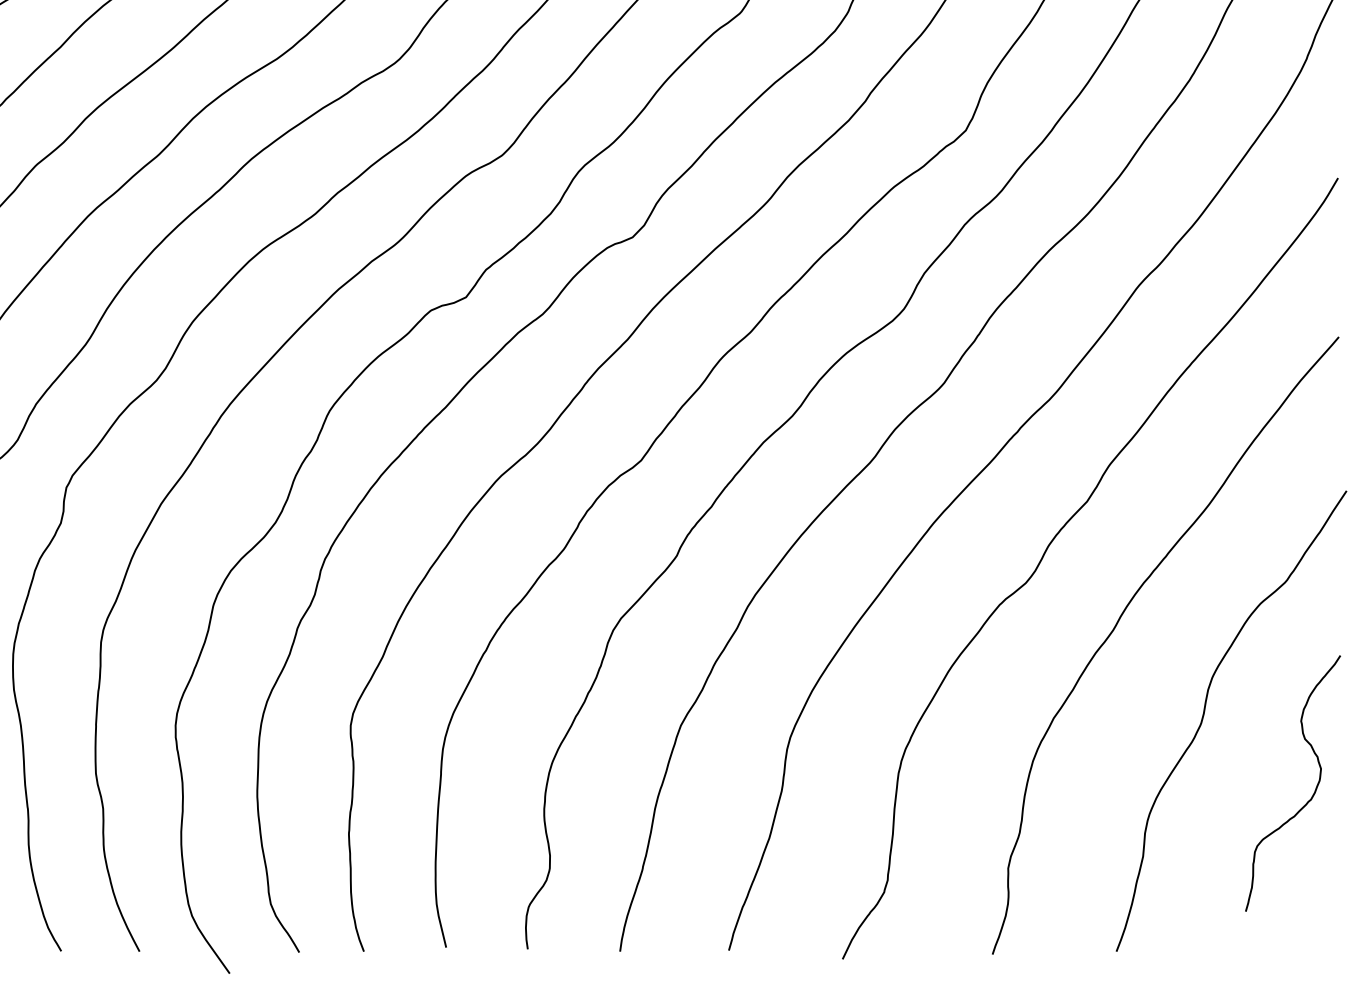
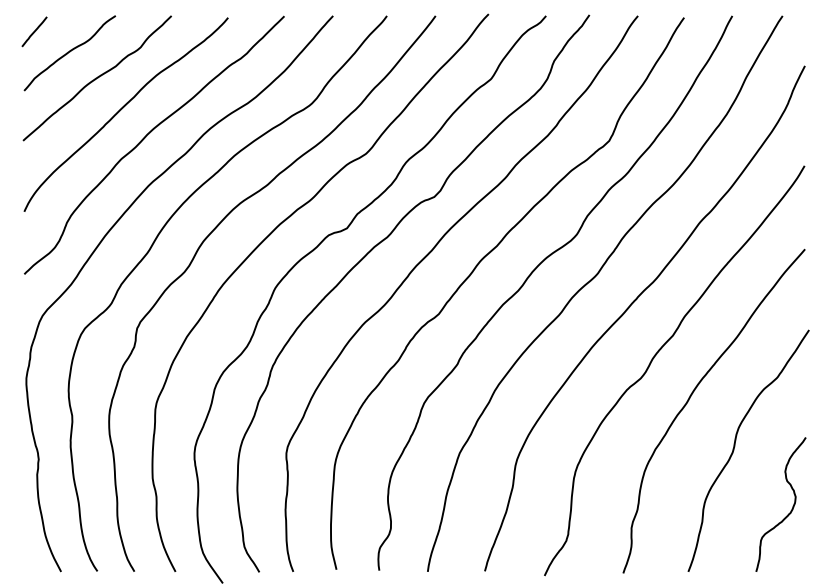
curve: (1311, 794) -> (790, 510), moved

